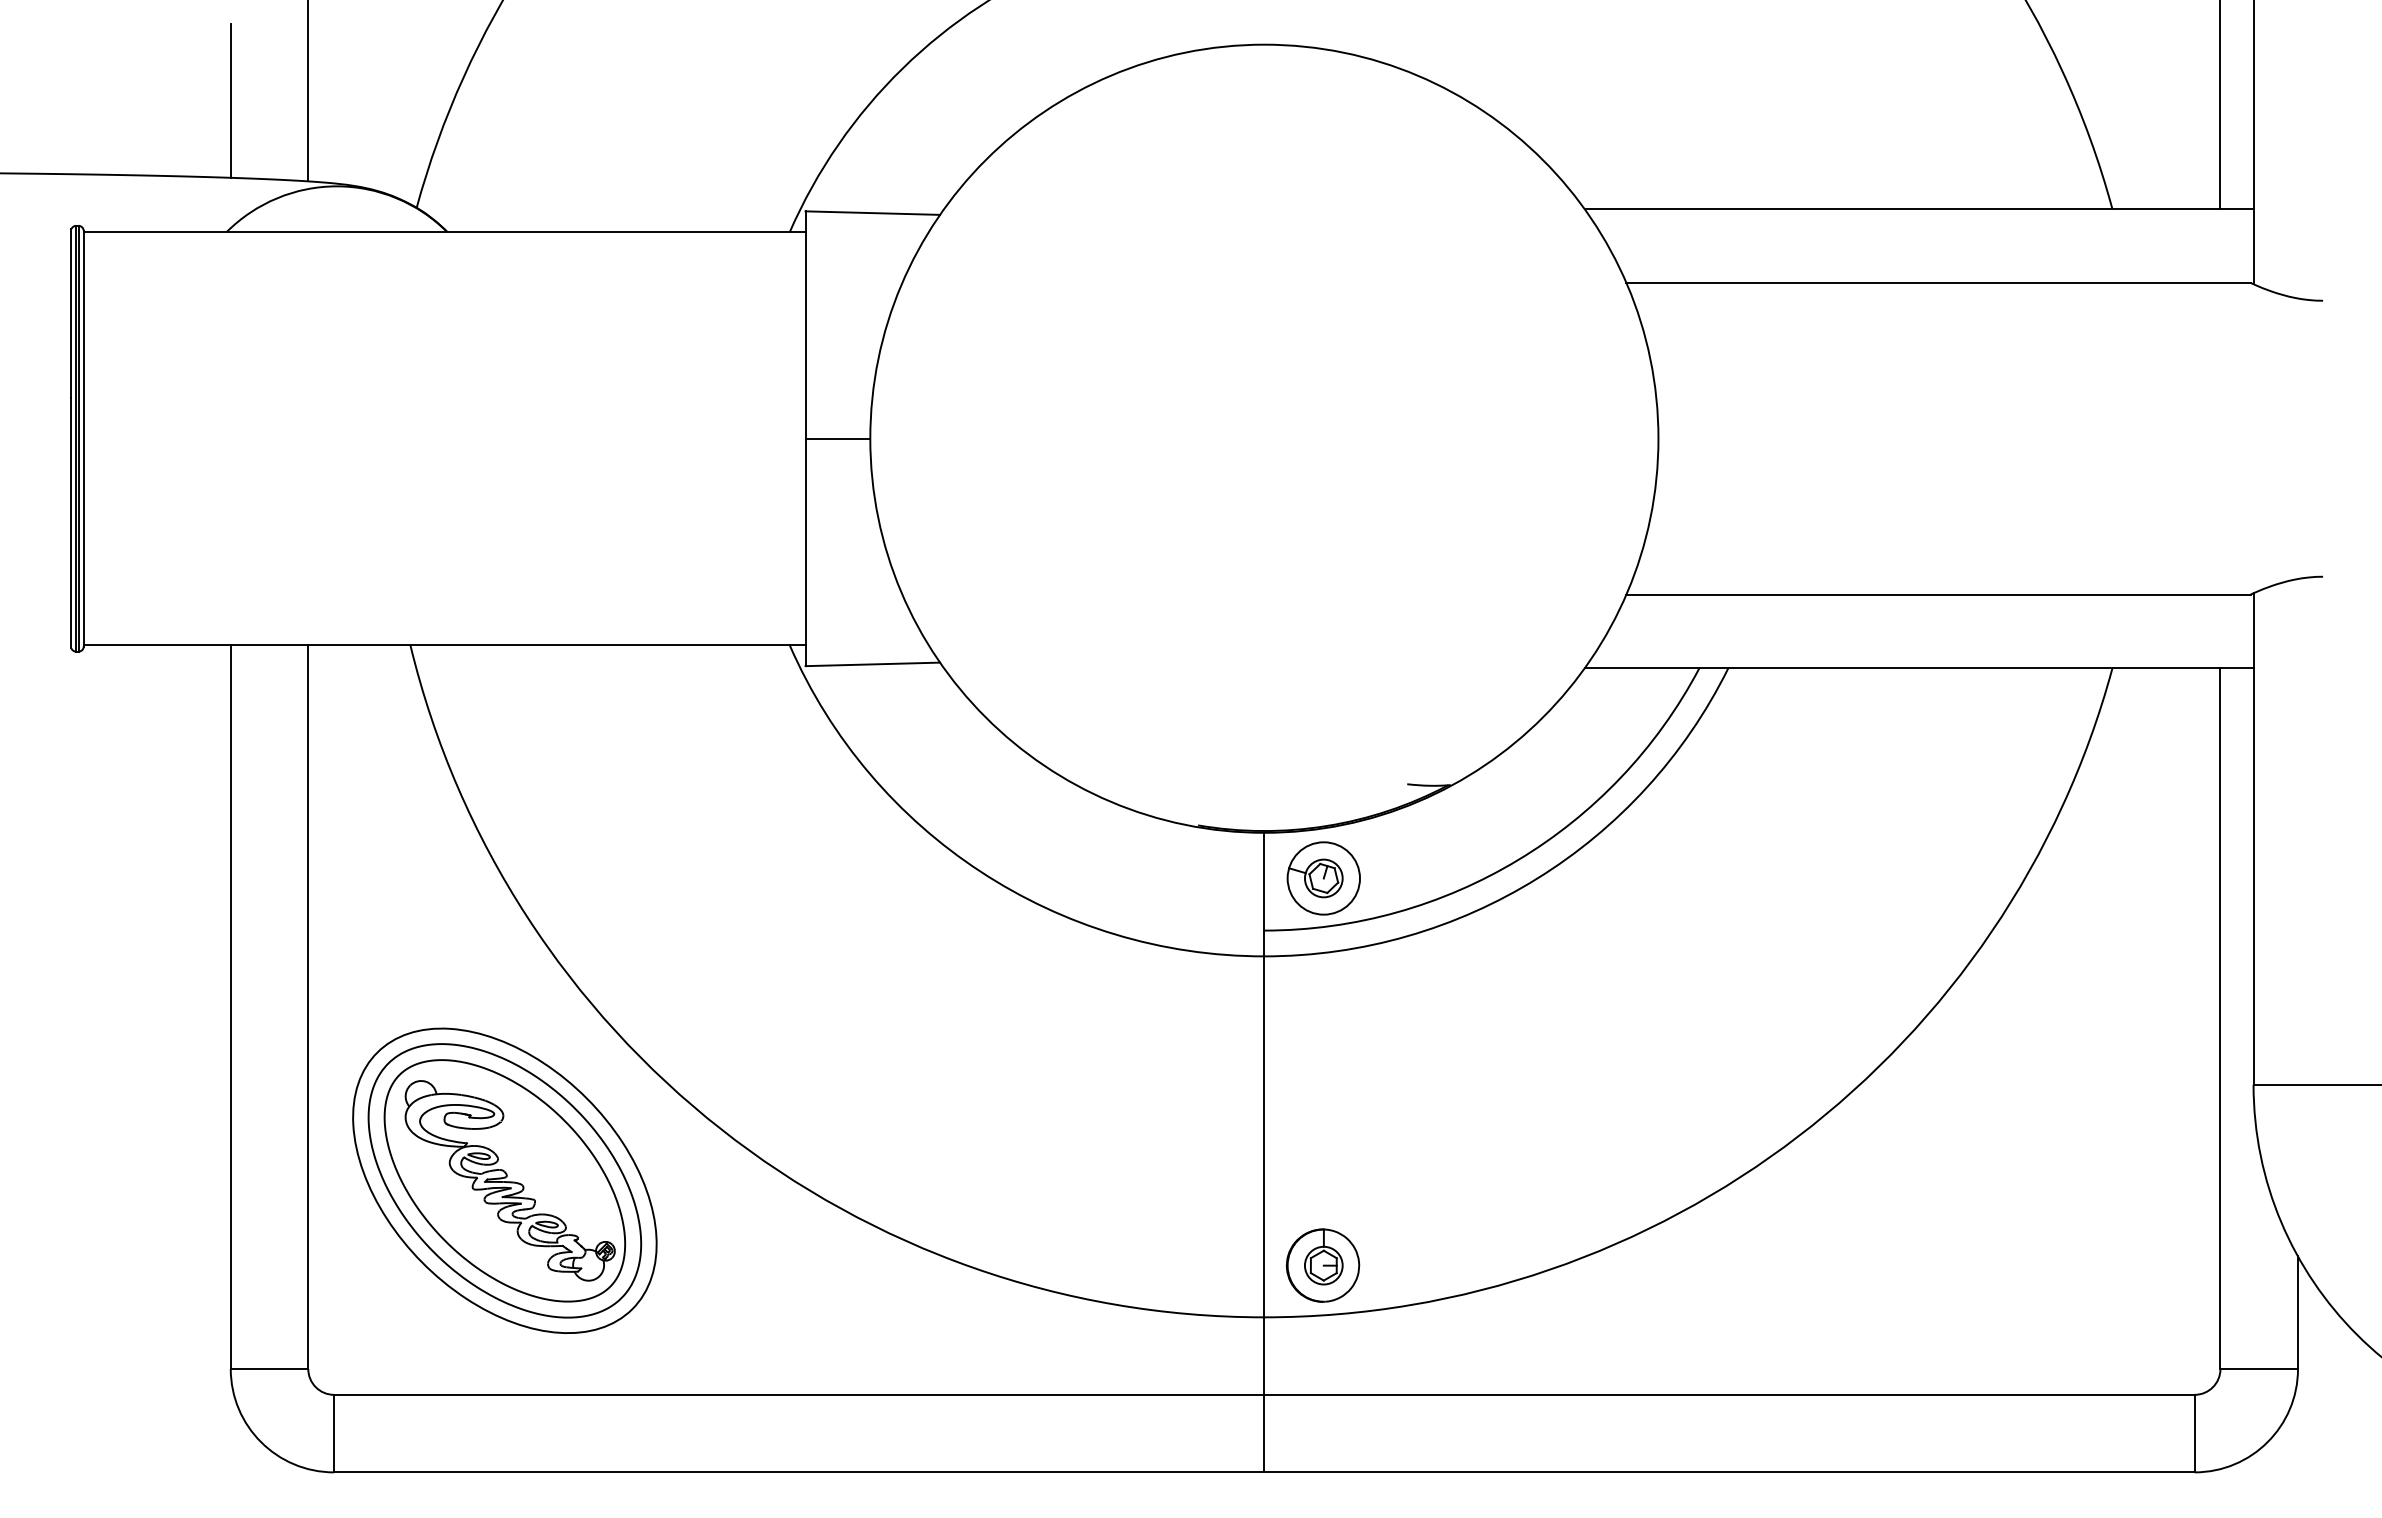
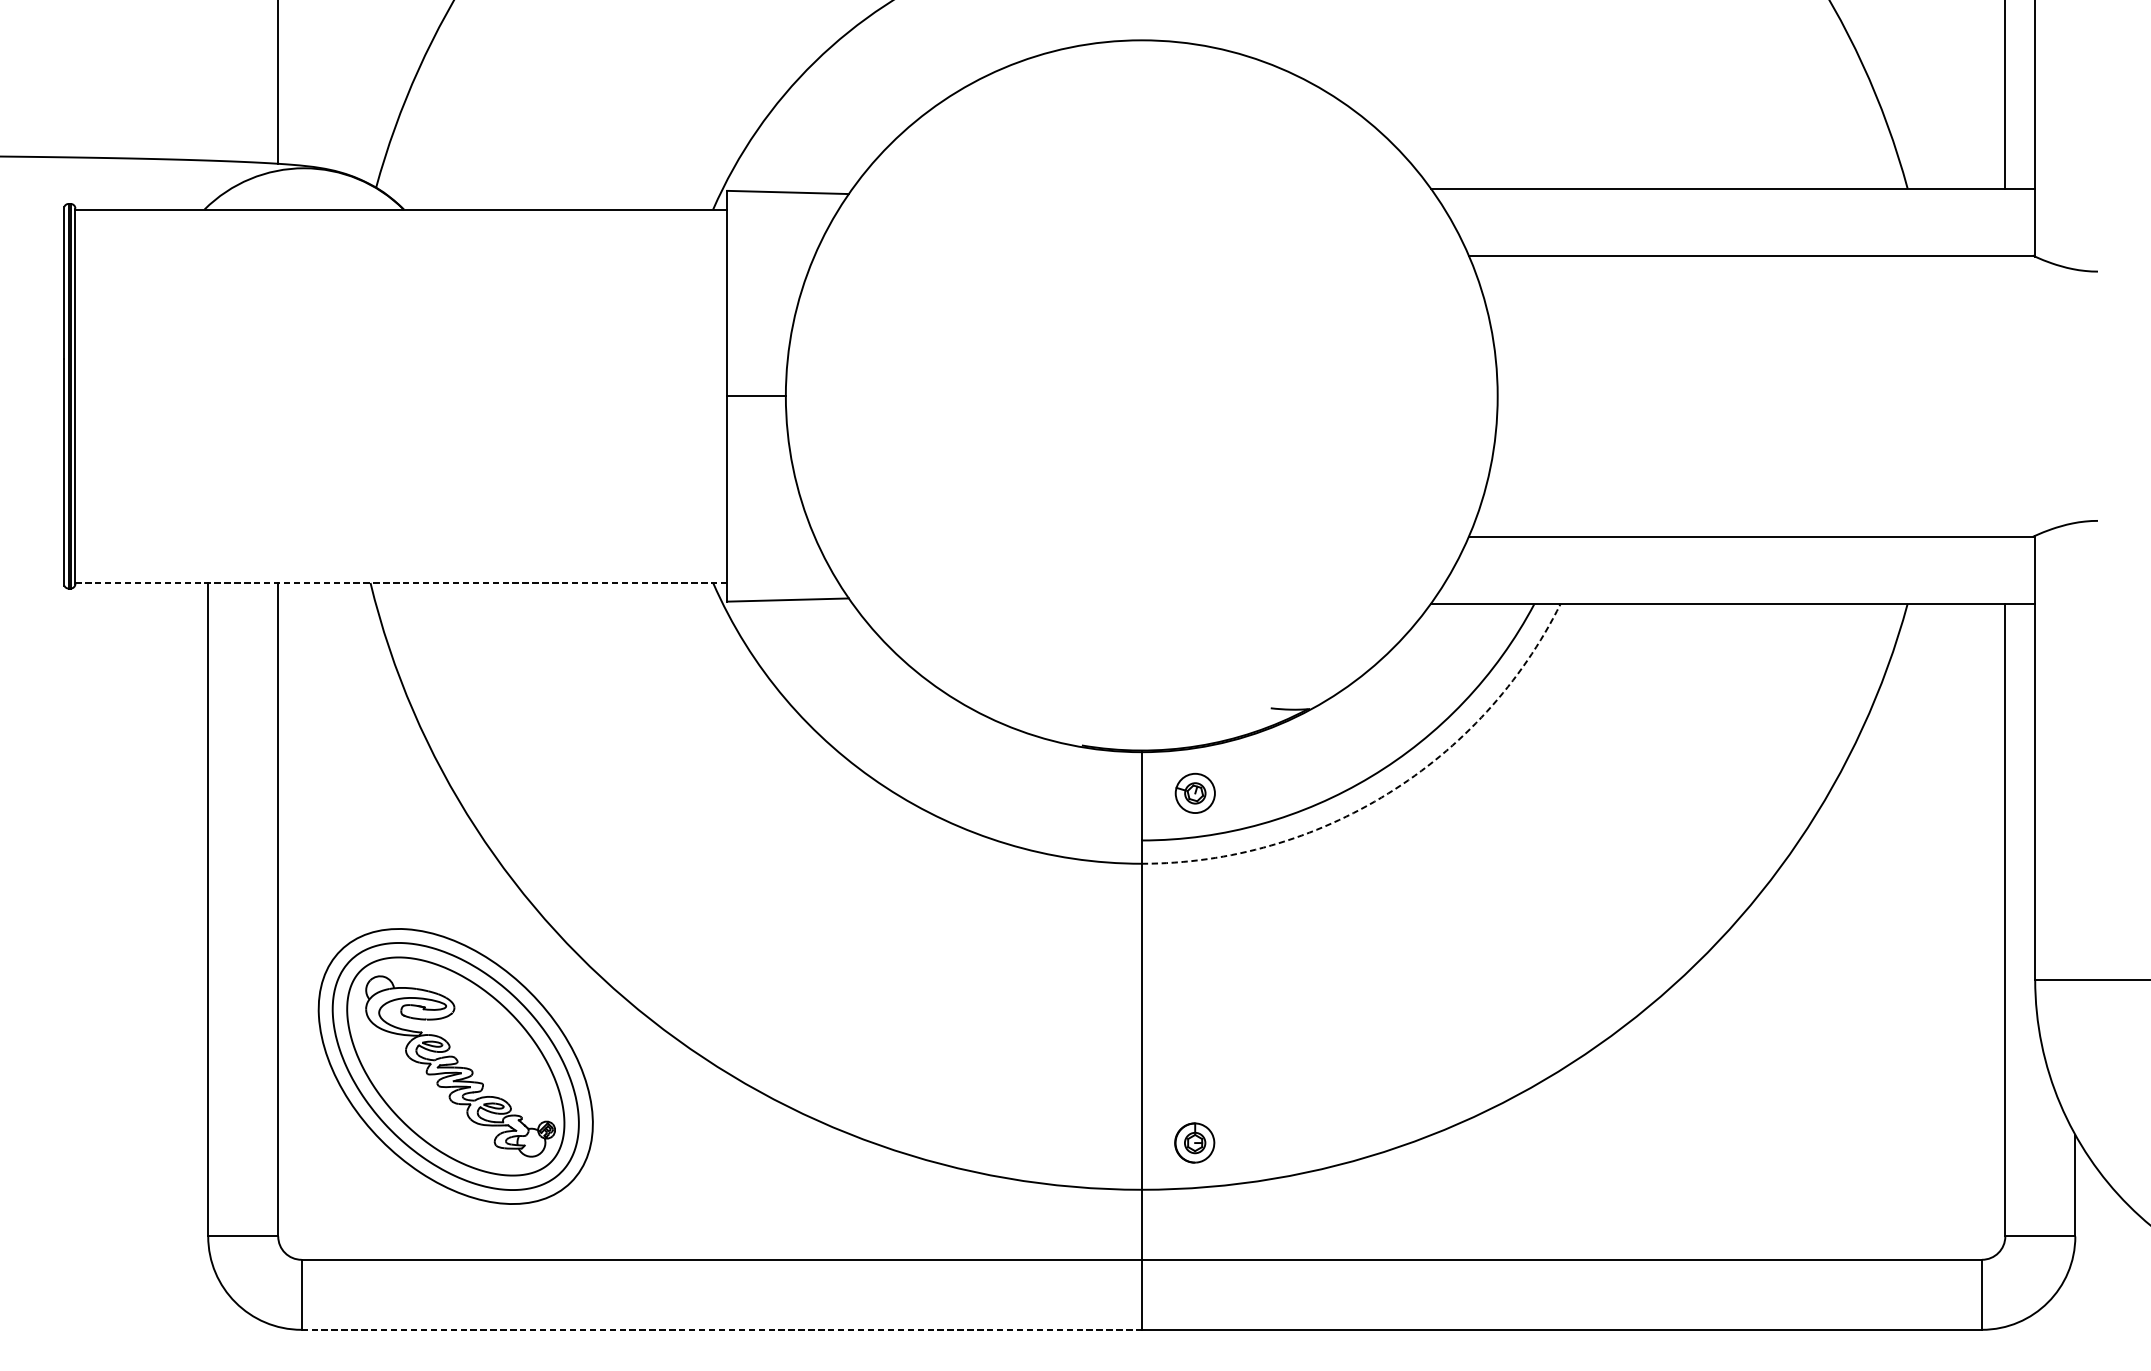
line: (230, 100) -> (207, 90), removed
line: (444, 645) -> (401, 582), solid -> dashed
part: (1323, 878) -> (1195, 793), size x0.6
arc: (1537, 878) -> (1388, 793), solid -> dashed
part: (1322, 1265) -> (1194, 1142), size x0.6
line: (799, 1472) -> (721, 1329), solid -> dashed

